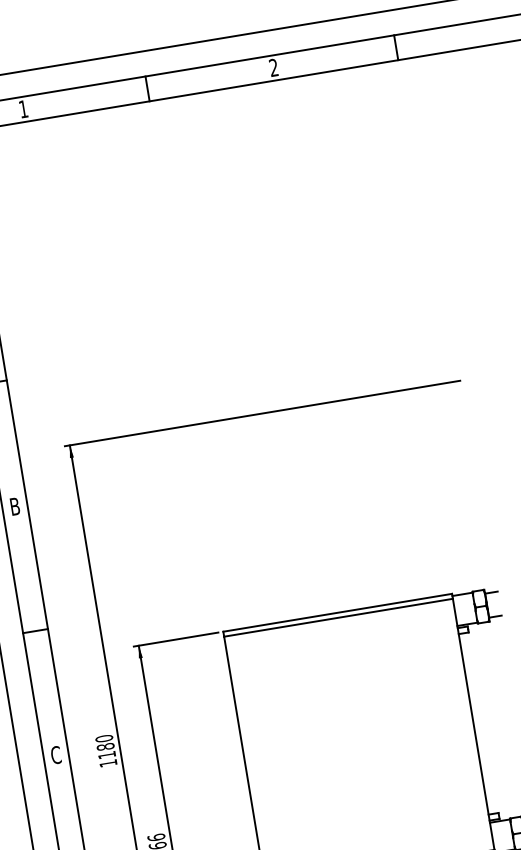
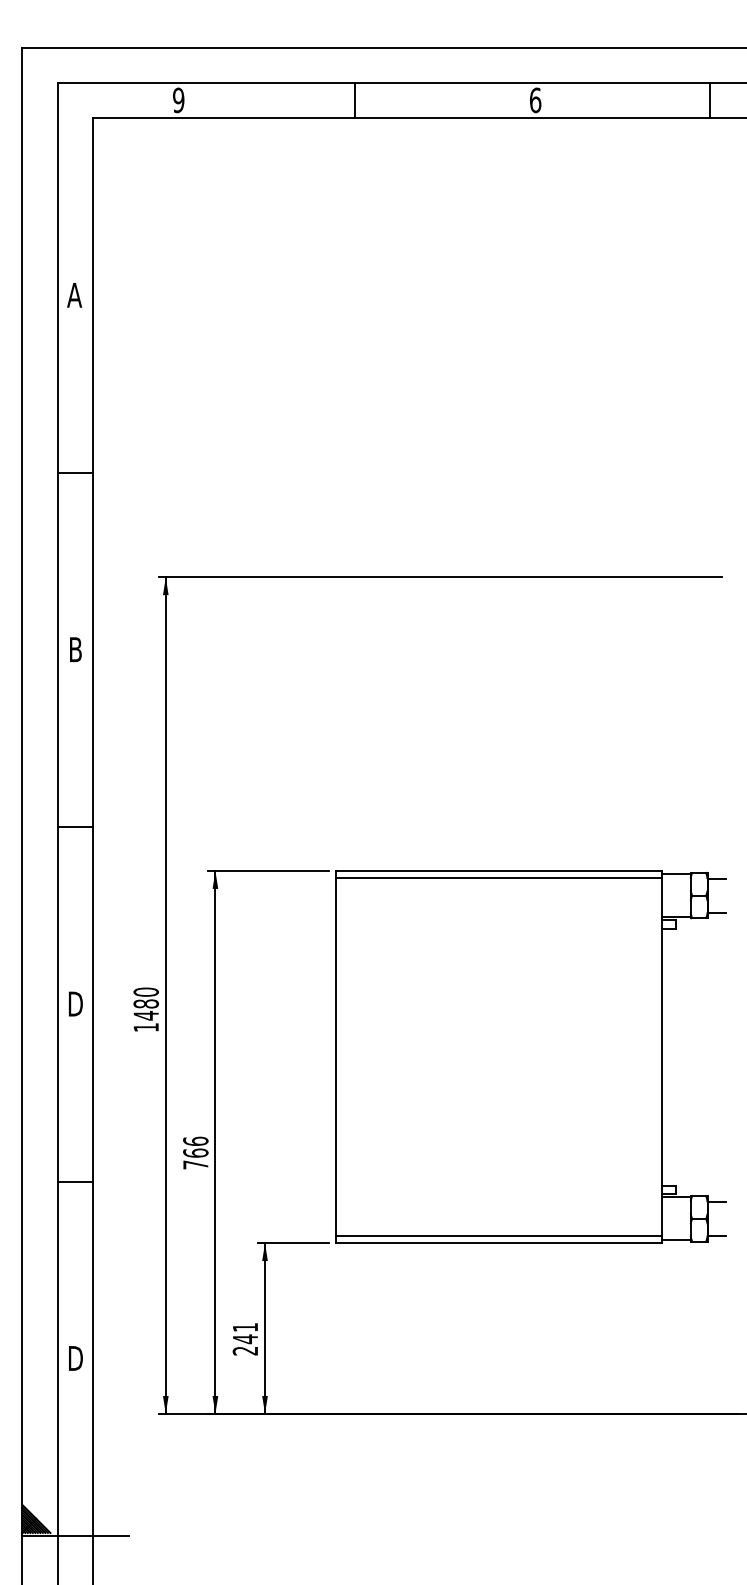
text: (273, 67) -> (535, 100), 2 -> 6
text: (23, 109) -> (178, 100), 1 -> 9
text: (56, 754) -> (75, 1003), C -> D
text: (106, 755) -> (145, 1015), 1180 -> 1480

